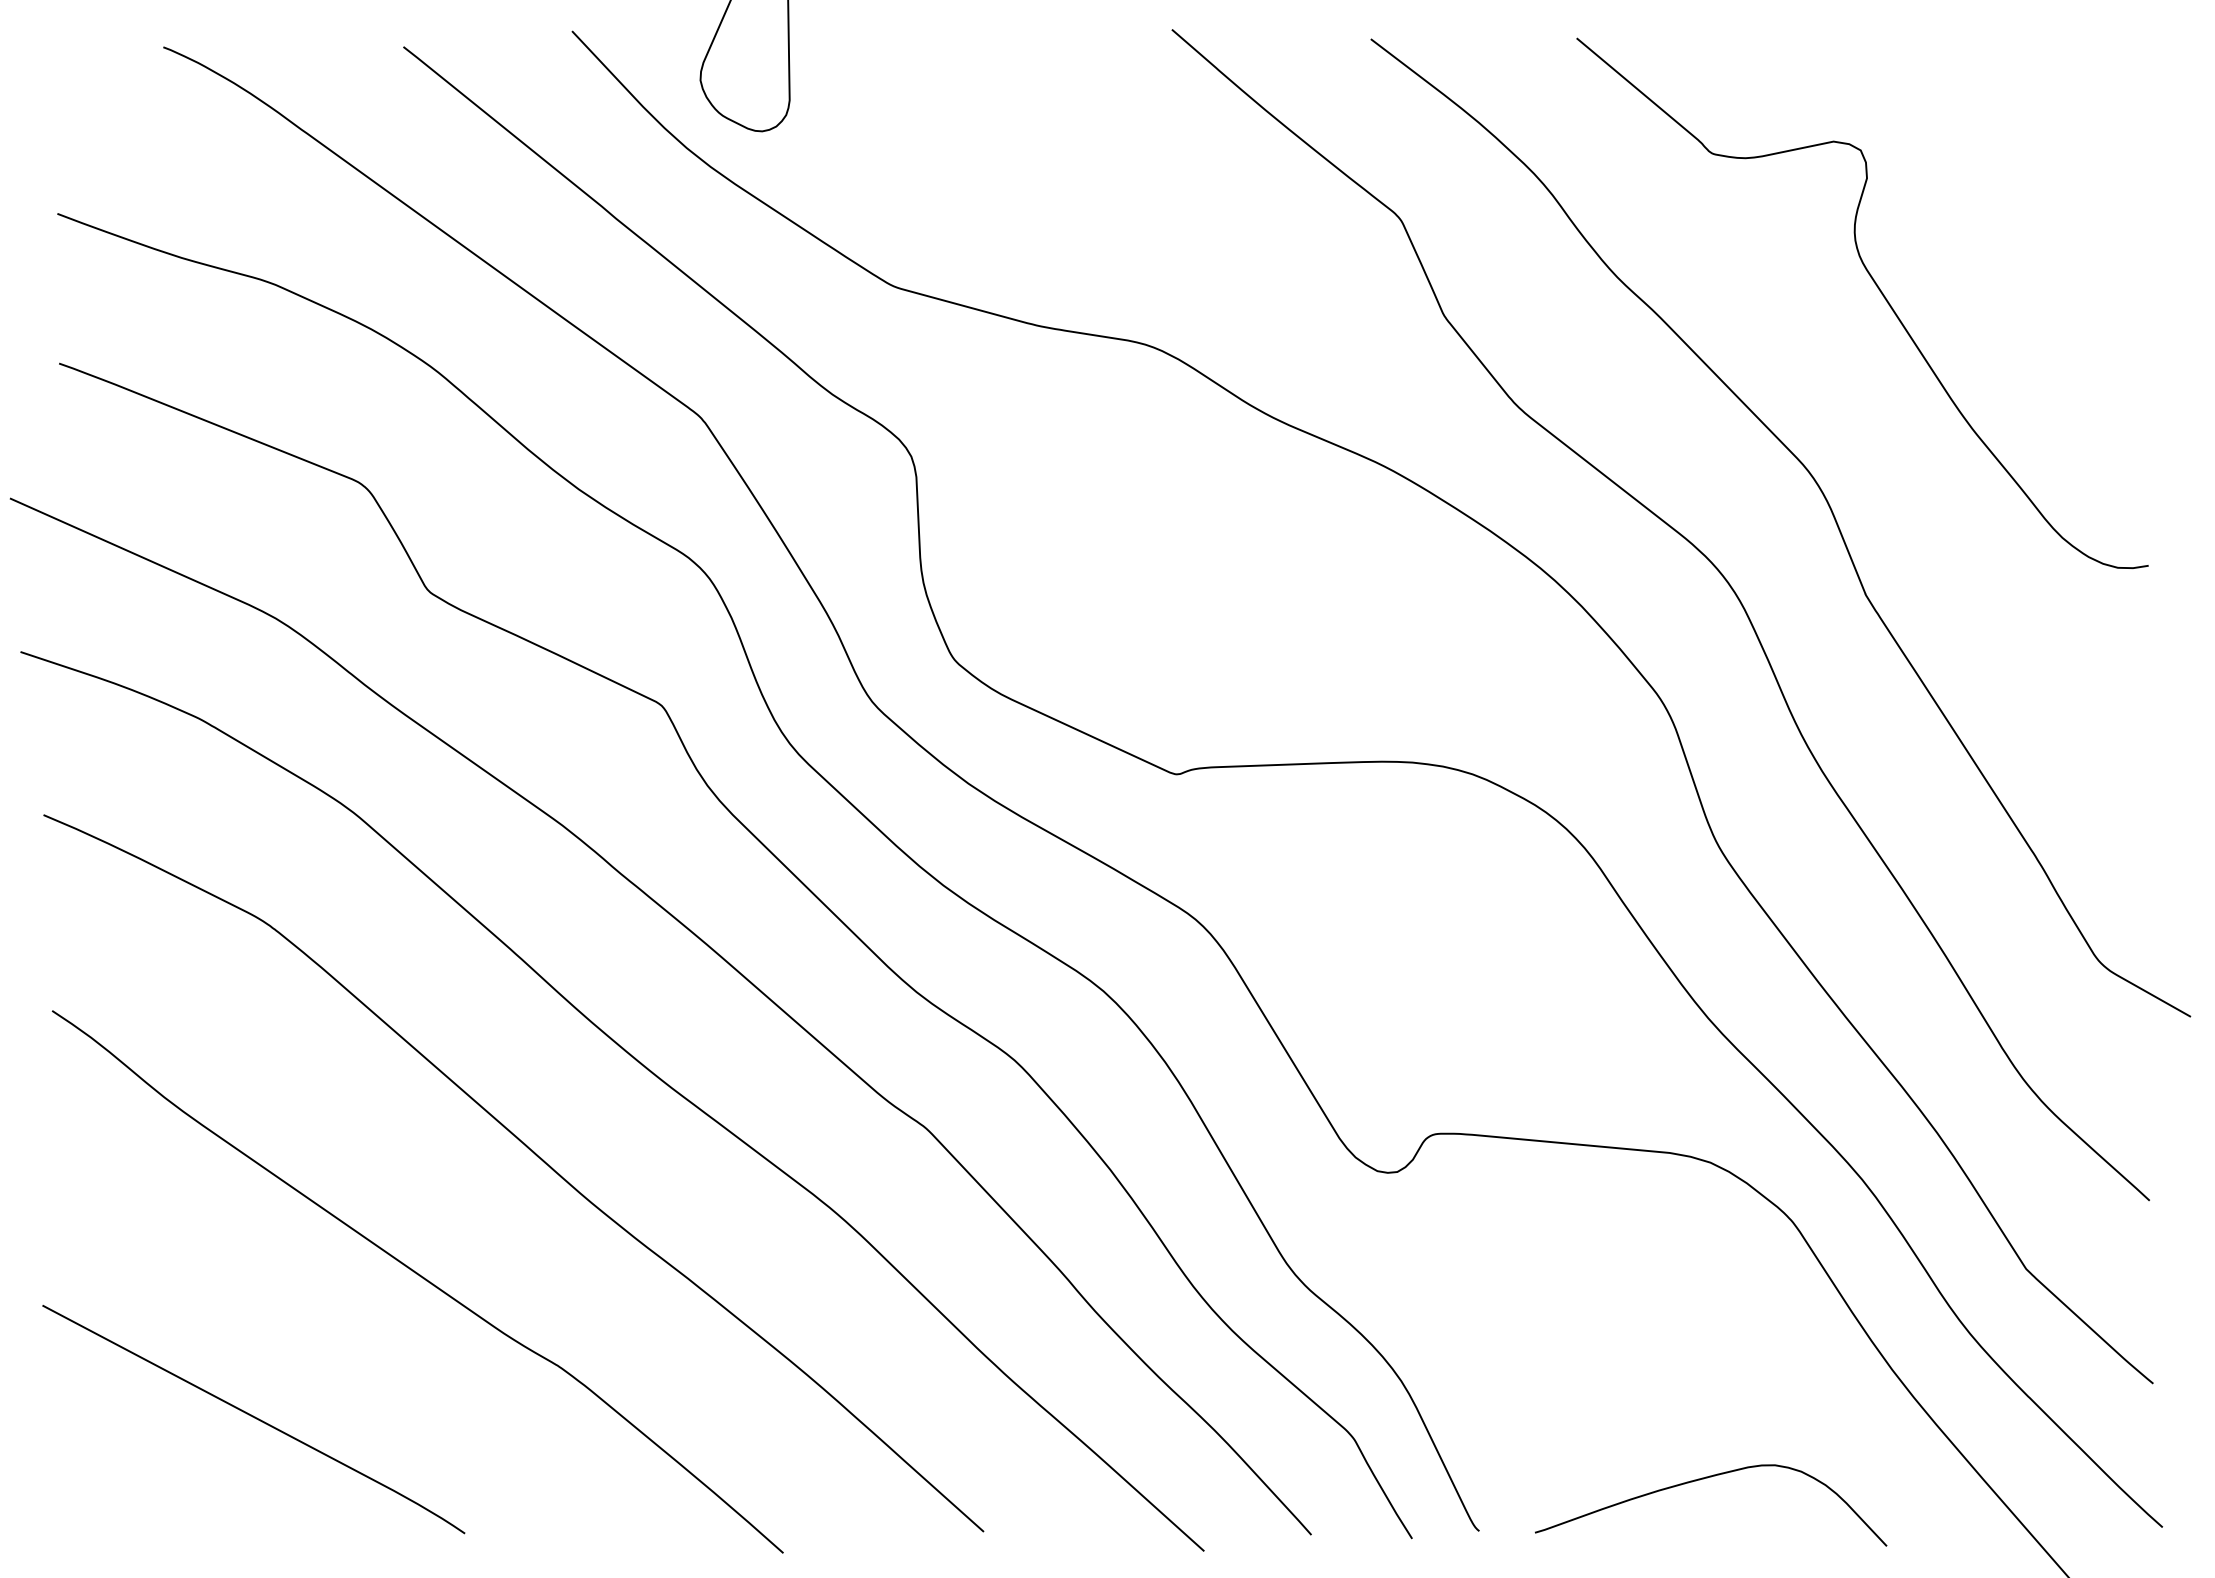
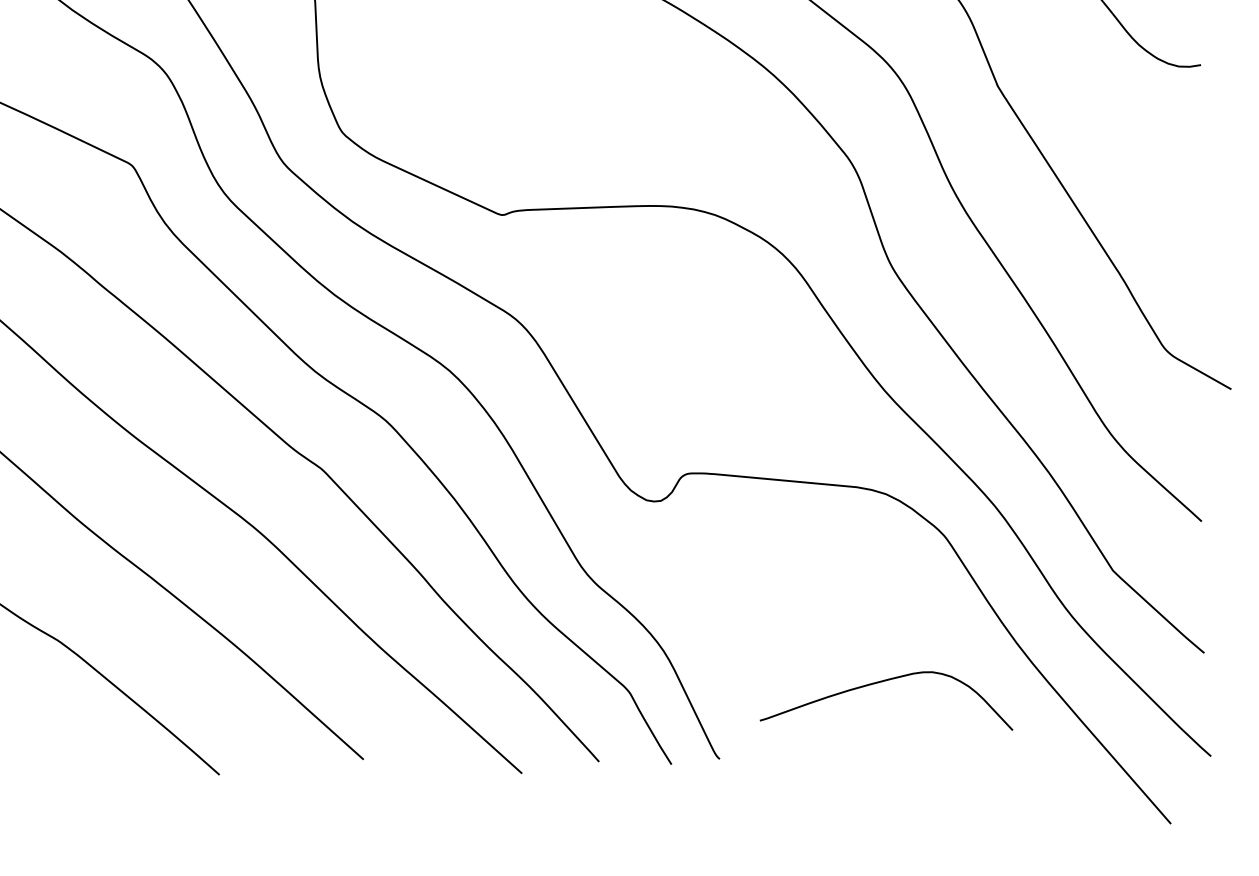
curve: (1703, 1479) -> (881, 682), moved

